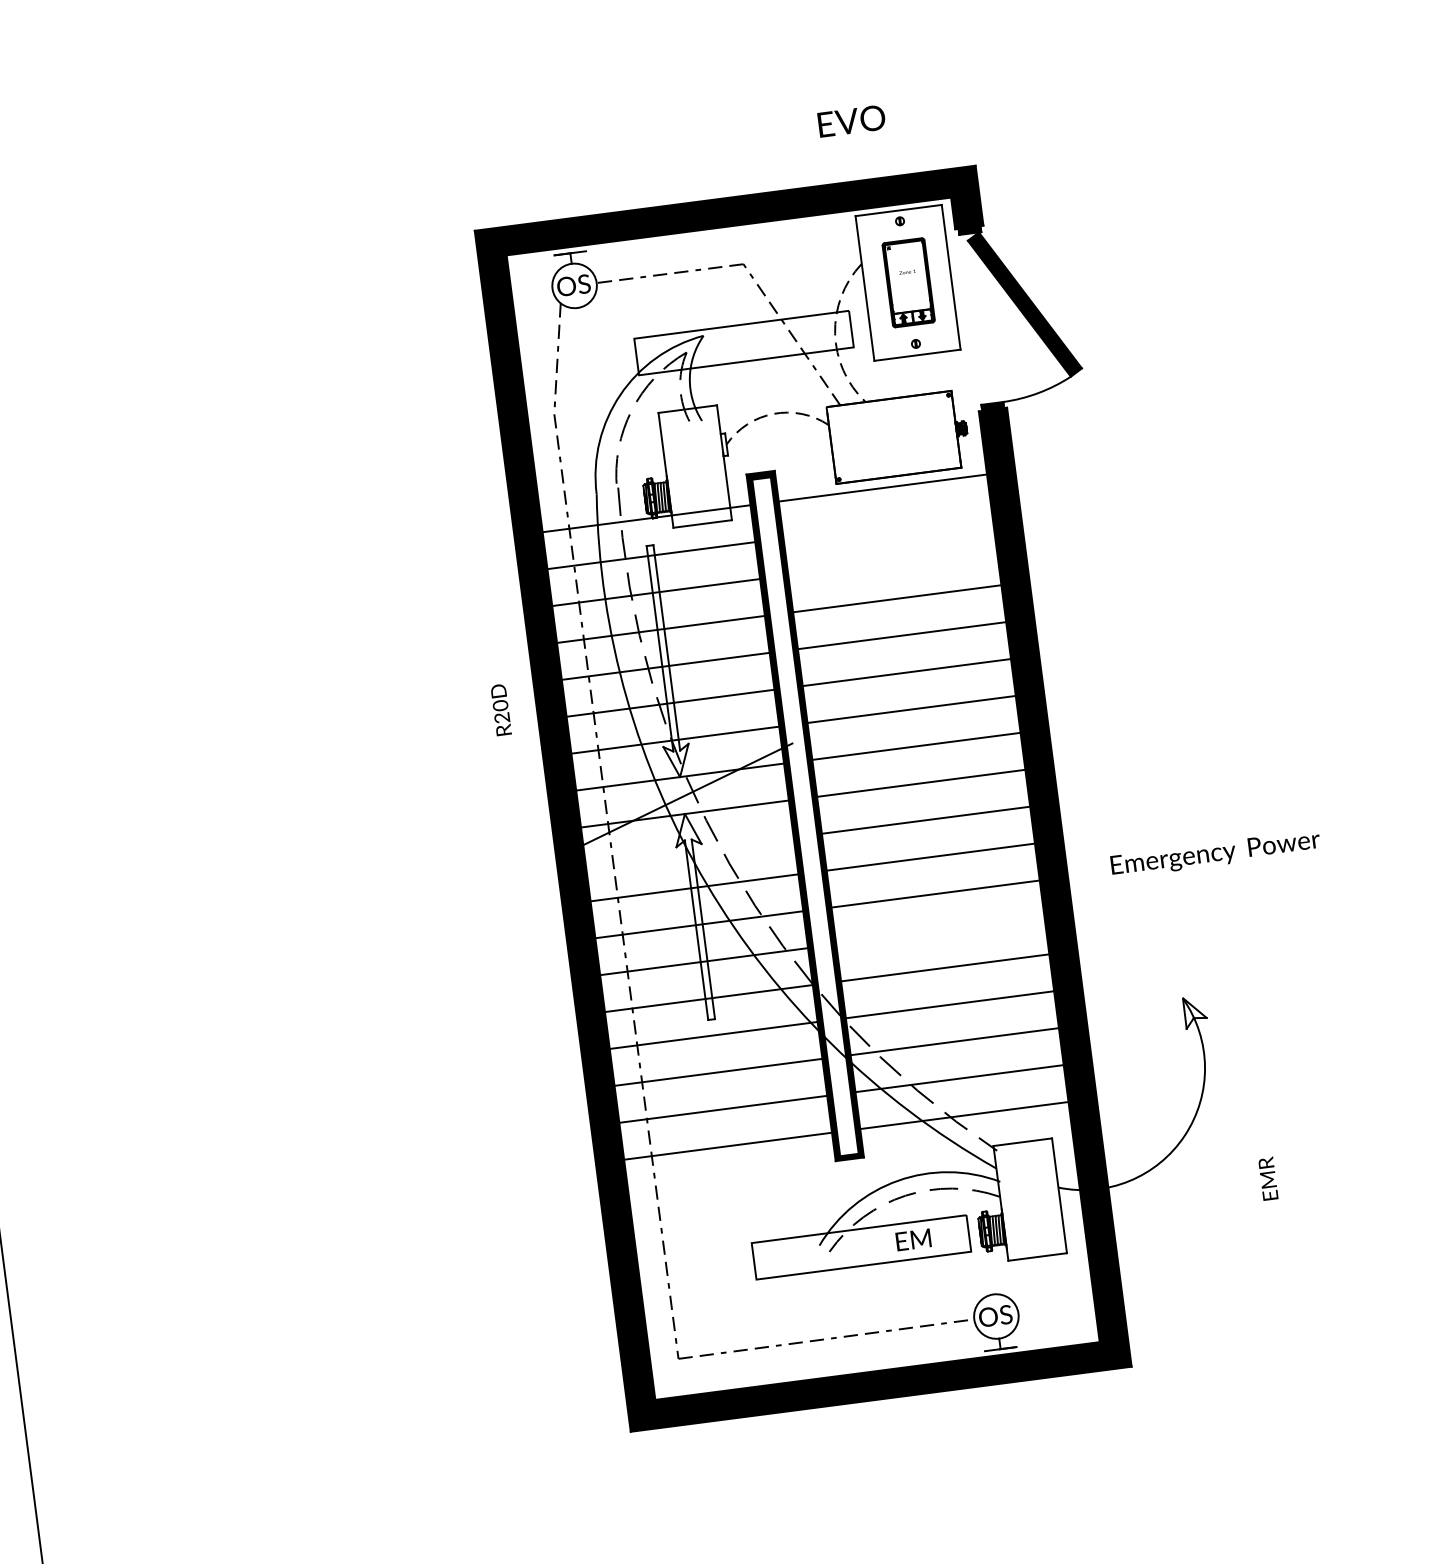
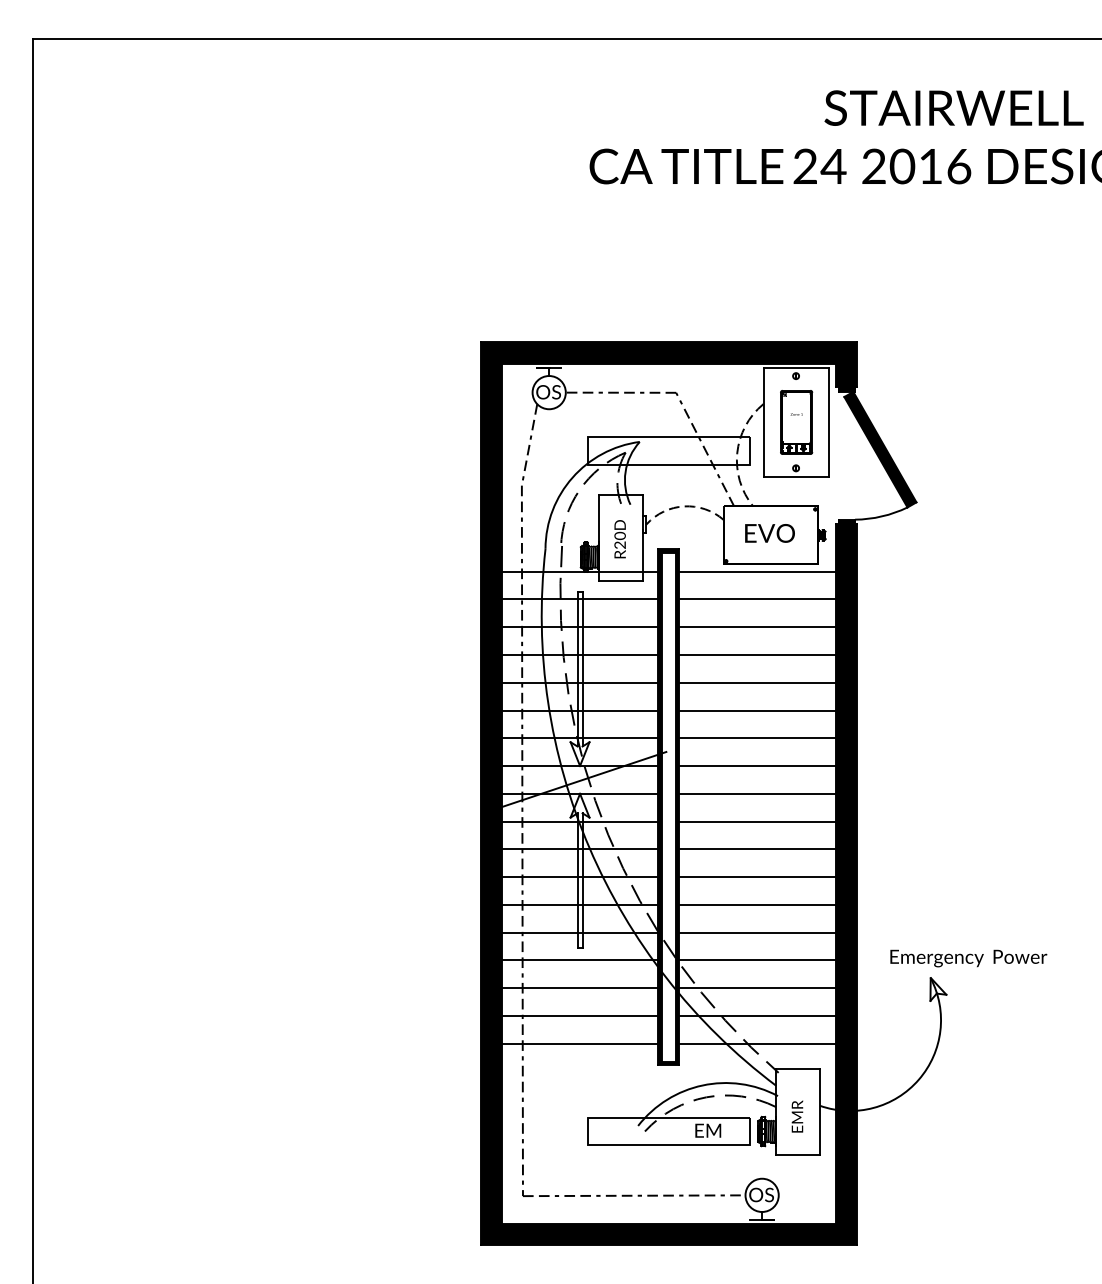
text: (851, 121) -> (769, 533), moved
line: (887, 525) -> (757, 599), added
line: (892, 562) -> (757, 627), added
text: (500, 710) -> (619, 539), moved
line: (688, 850) -> (579, 821), added
text: (1215, 854) -> (968, 958), moved
line: (939, 930) -> (757, 904), added
text: (1268, 1178) -> (797, 1116), moved

